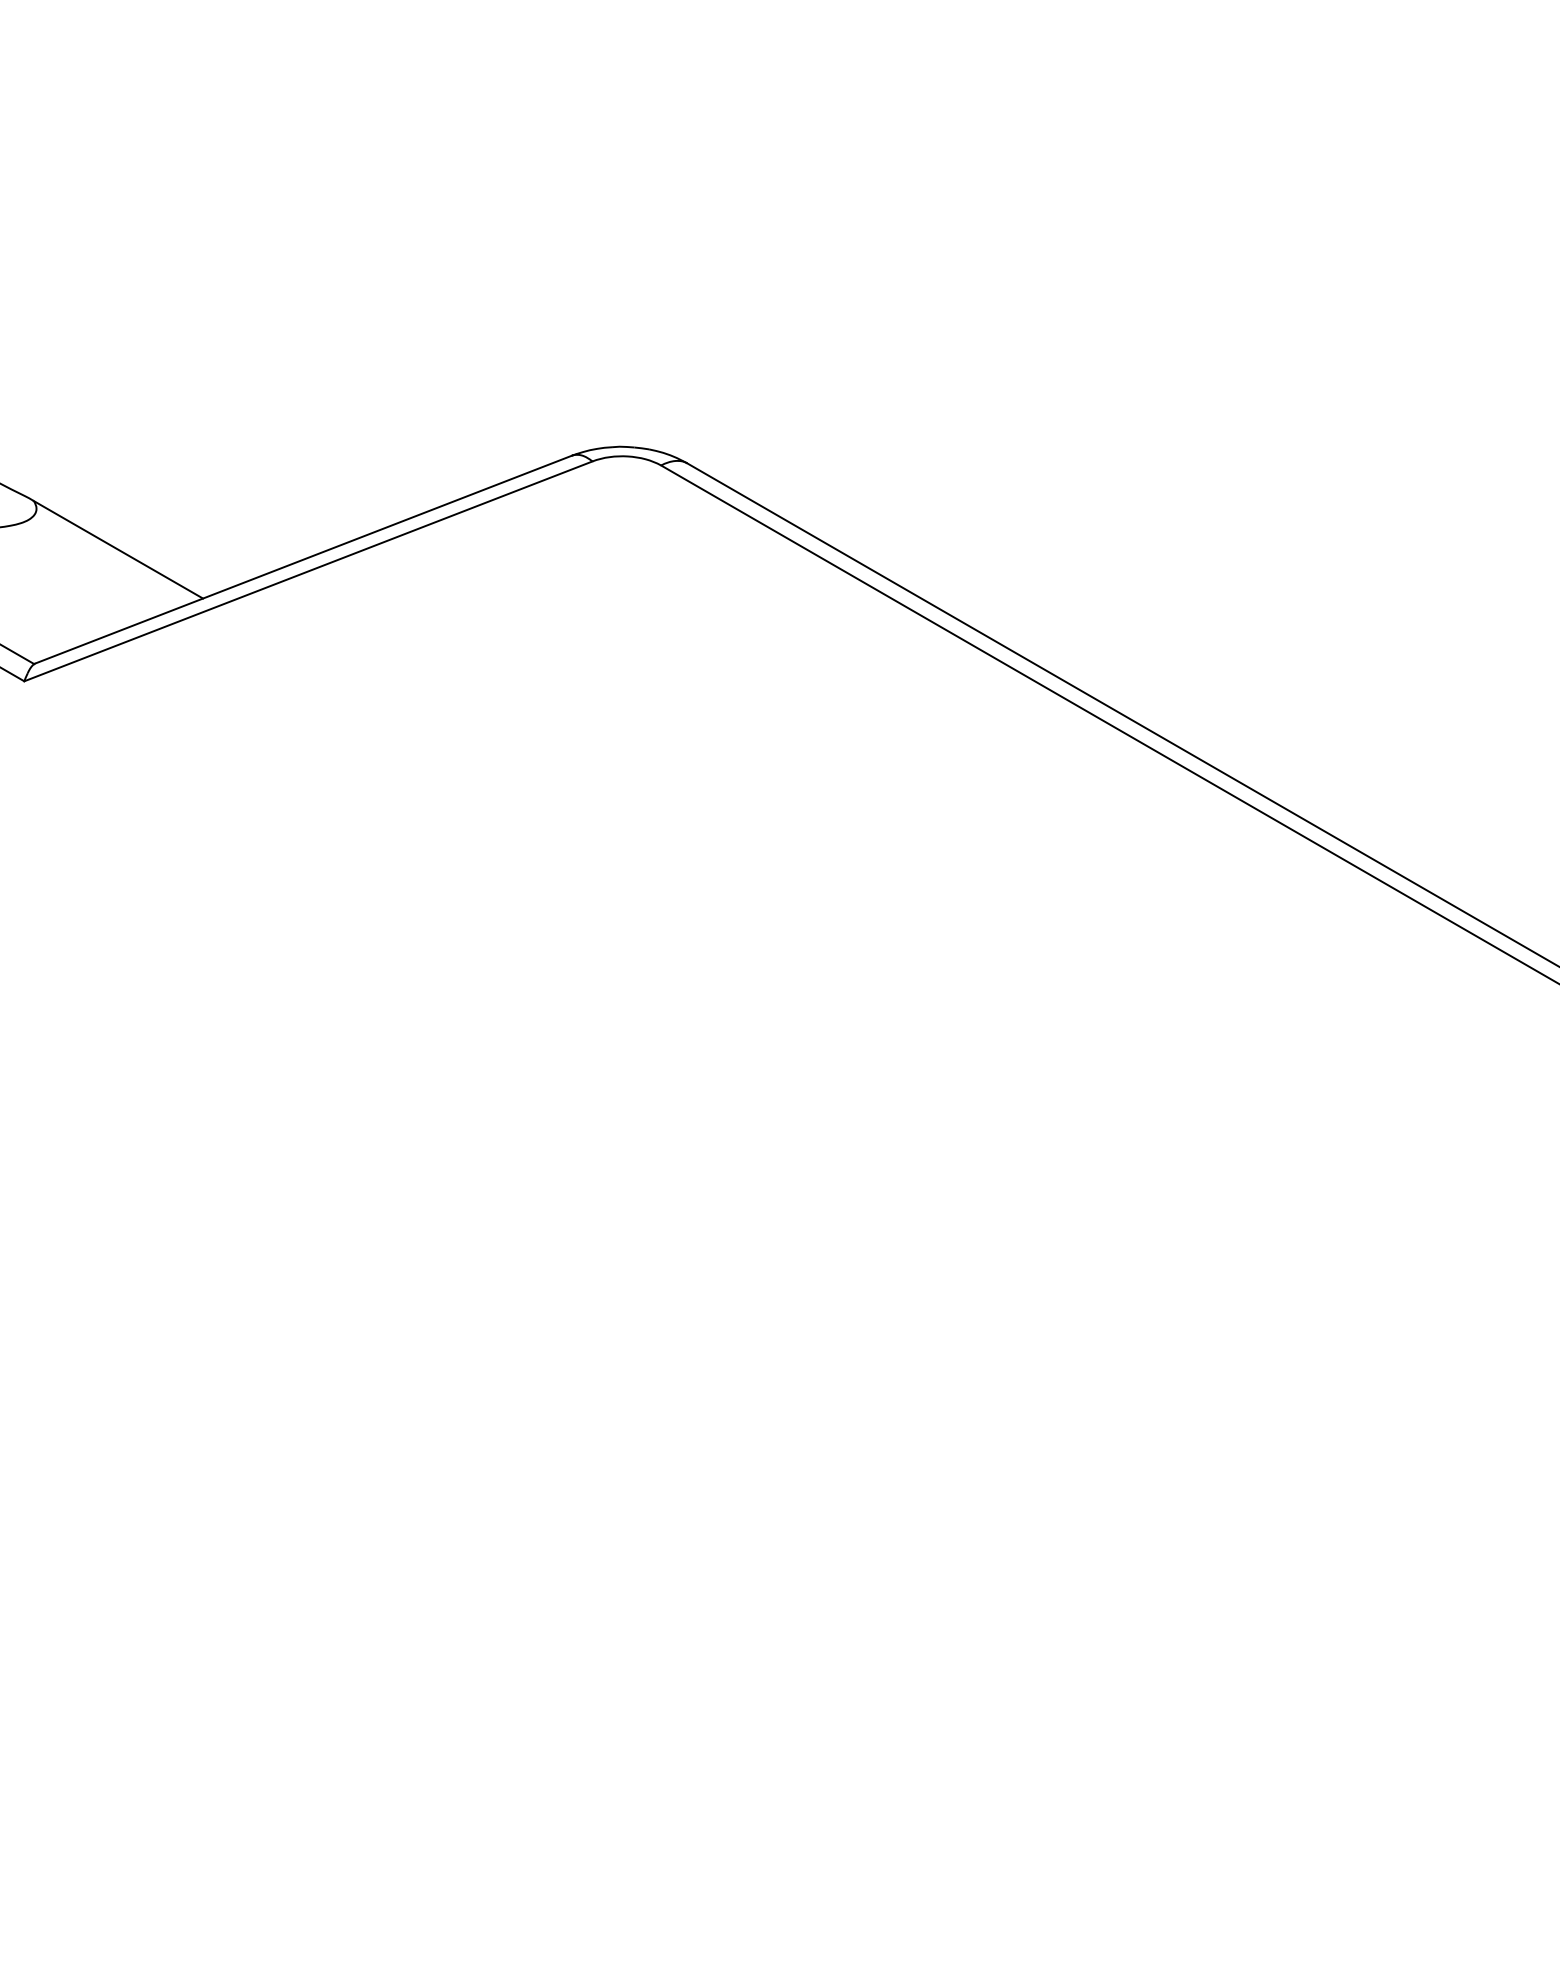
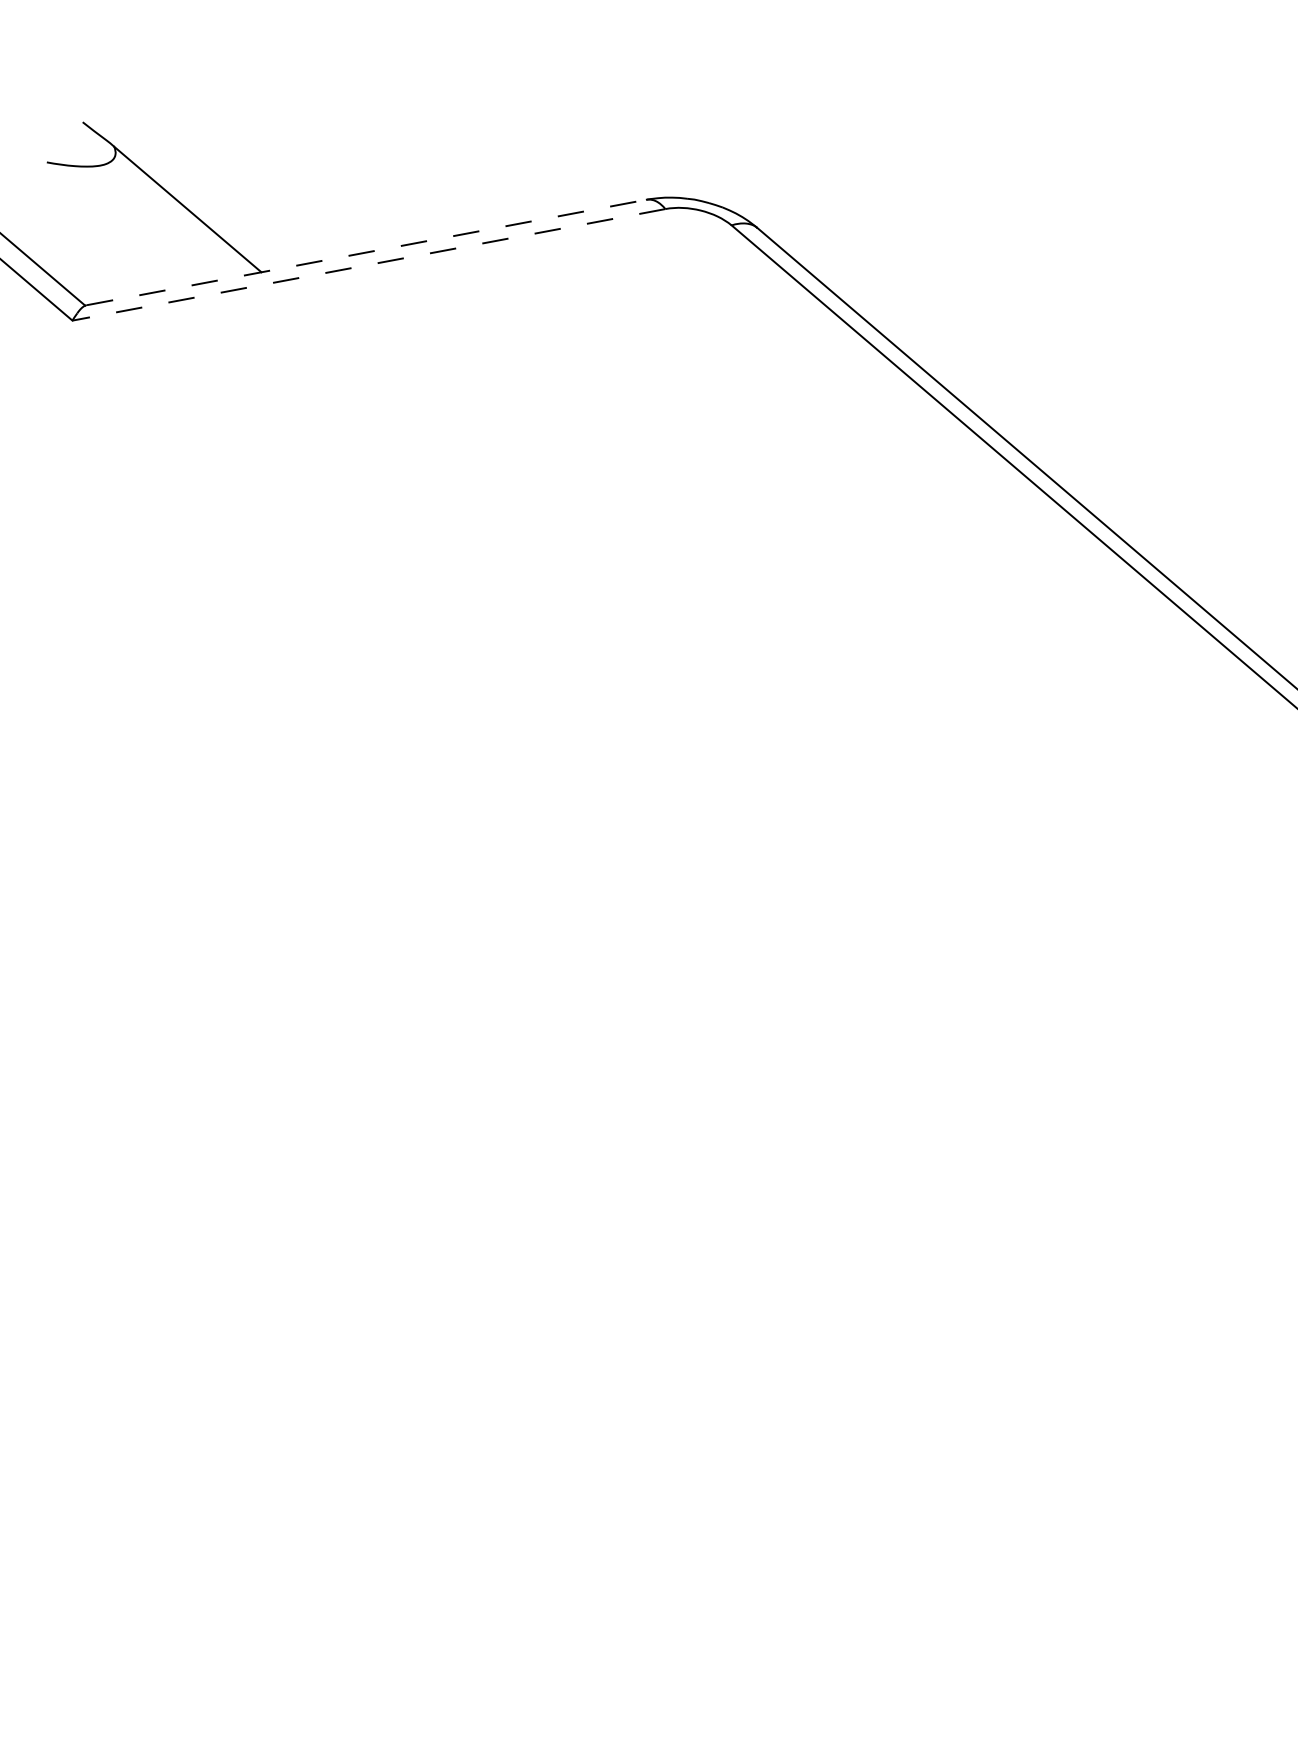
line: (304, 559) -> (367, 252), solid -> dashed
line: (308, 571) -> (369, 264), solid -> dashed

